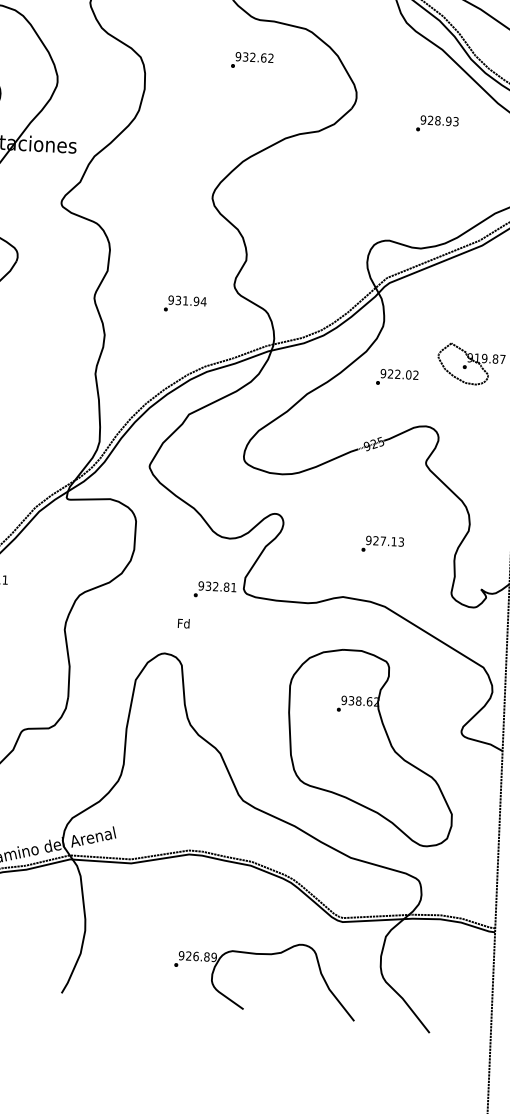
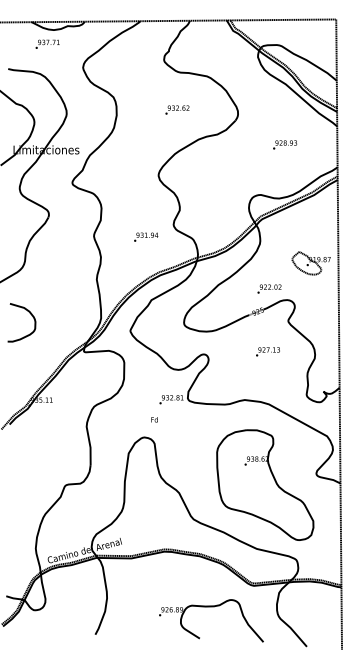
text: (252, 59) -> (177, 109), moved
text: (438, 123) -> (285, 144), moved
text: (397, 376) -> (269, 288), moved
text: (381, 543) -> (267, 351), moved

